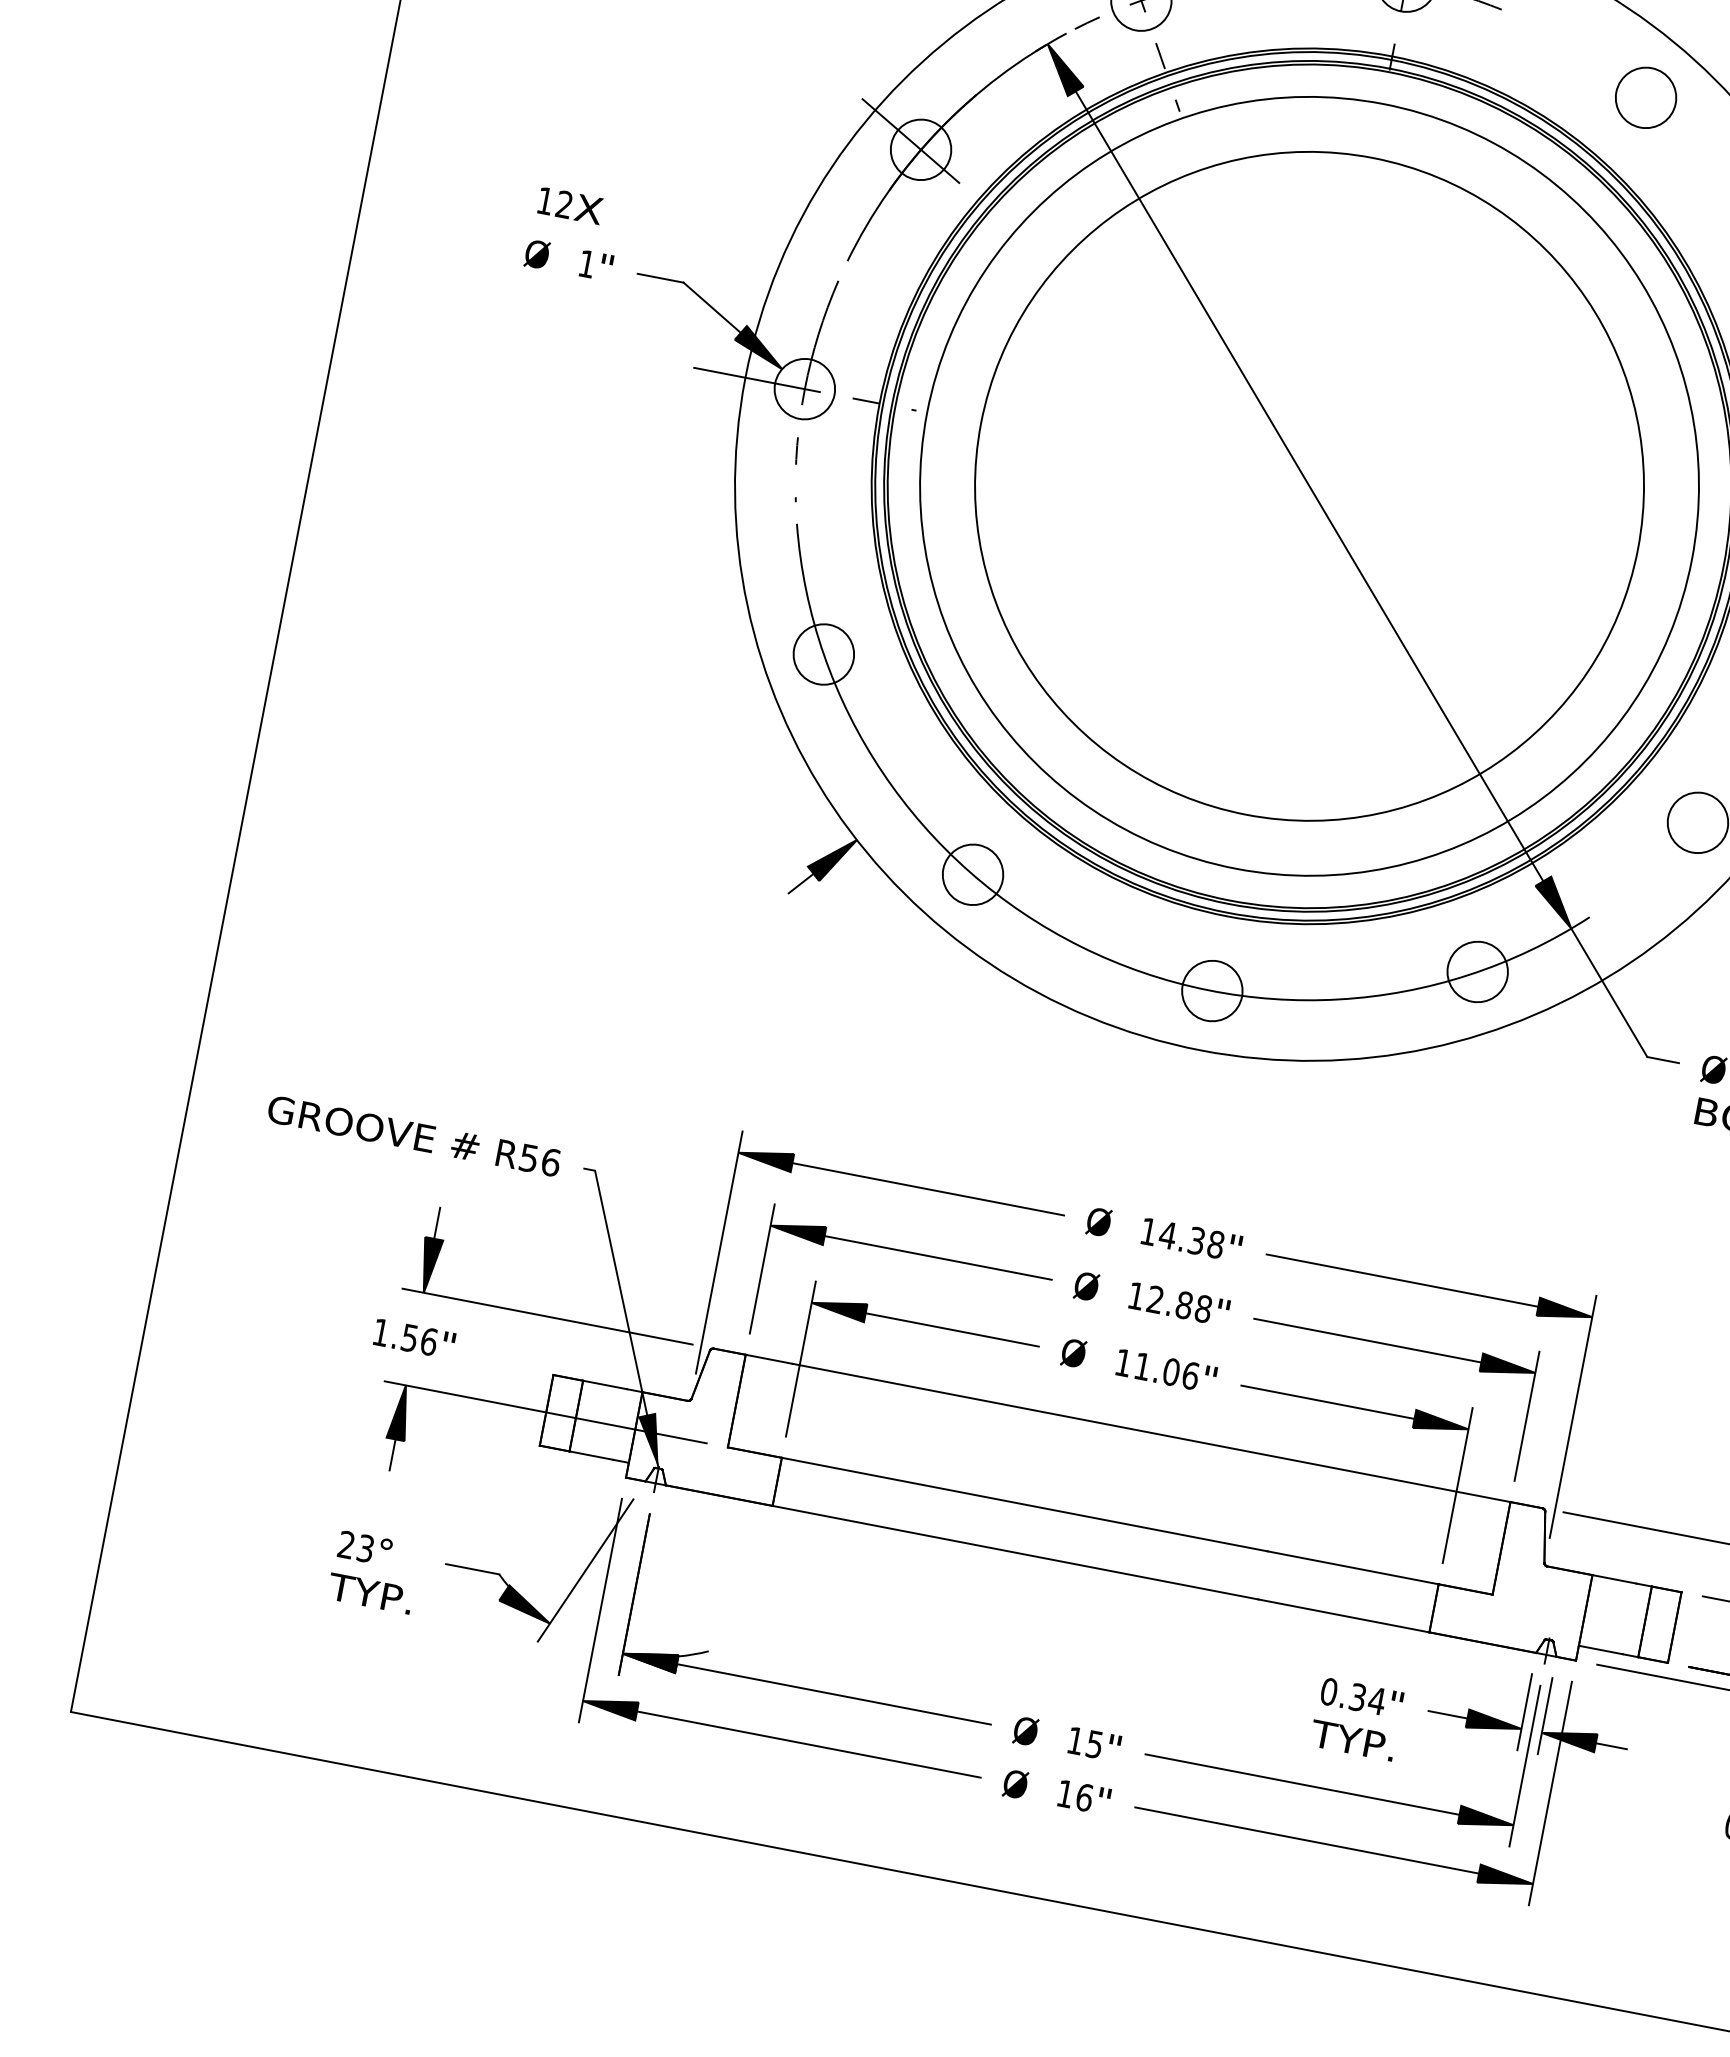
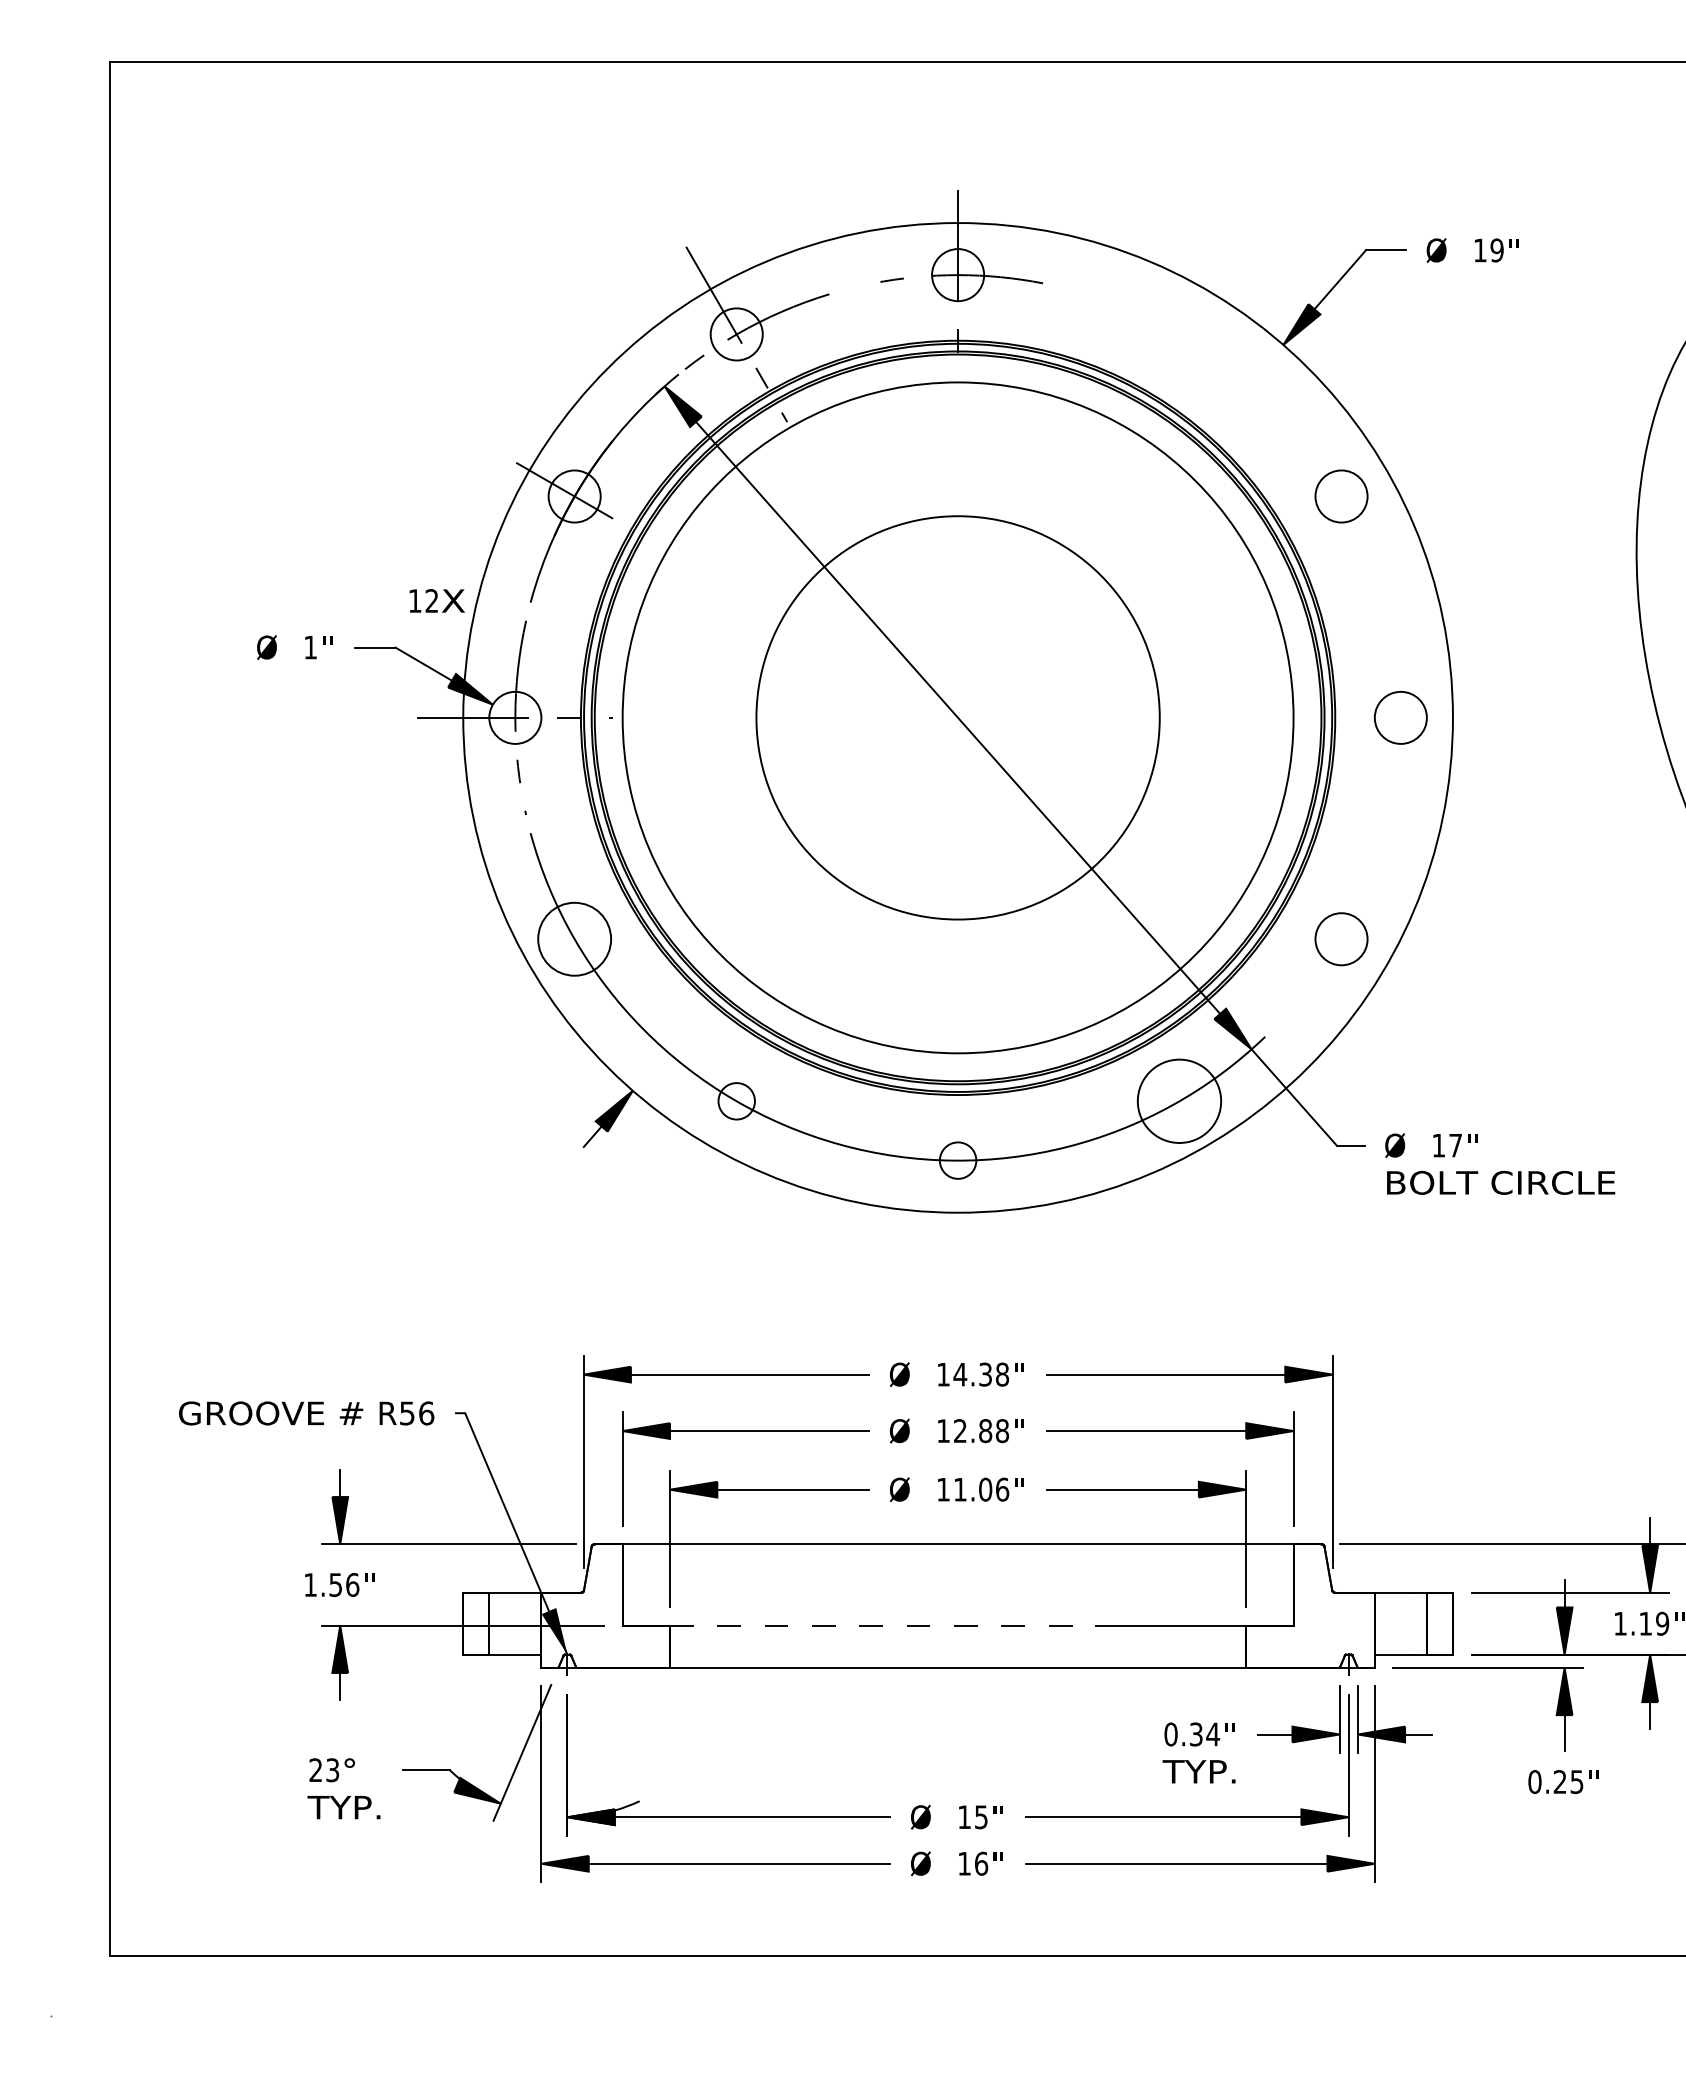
circle: (1646, 97) -> (1179, 334), removed
text: (569, 205) -> (436, 600), moved
circle: (1310, 485) -> (958, 717), size x0.7
circle: (823, 654) -> (574, 939), size x1.4
circle: (972, 874) -> (736, 1101), size x0.7
circle: (1477, 972) -> (1179, 1101), size x1.6
circle: (1212, 990) -> (958, 1160), size x0.7
line: (1025, 1504) -> (883, 1625), solid -> dashed

